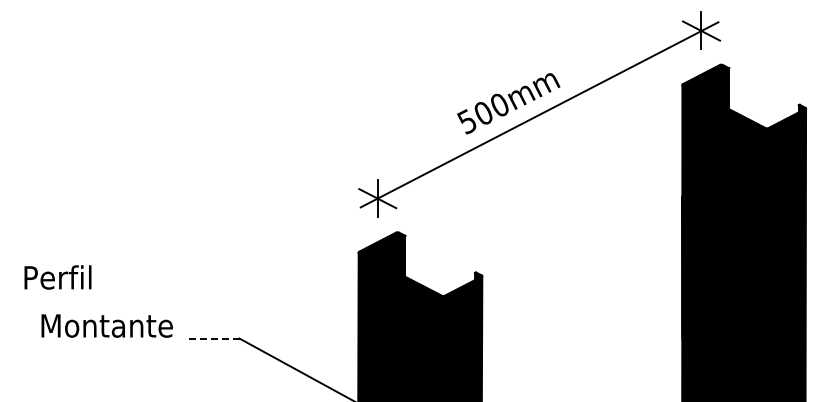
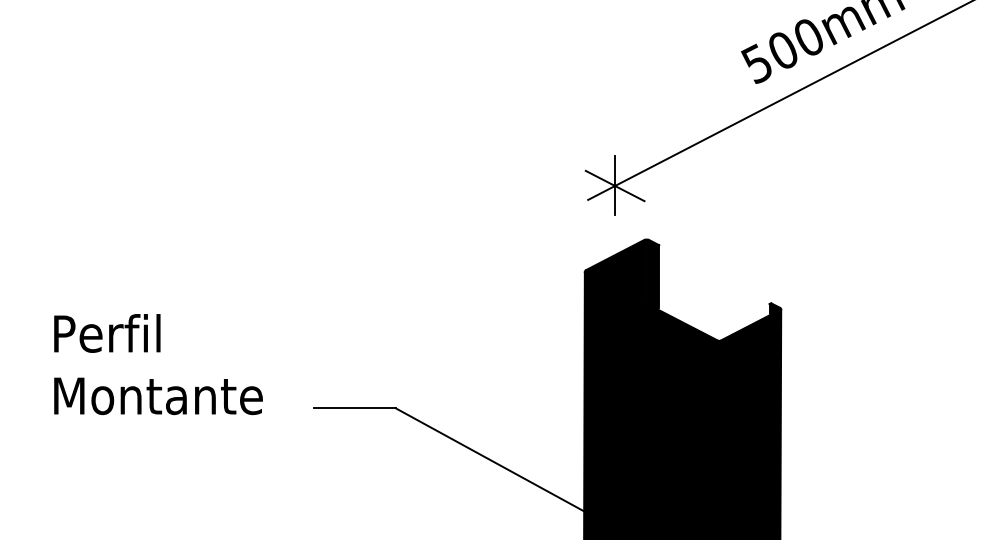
text: (57, 277) -> (106, 333), moved
text: (106, 325) -> (157, 395), moved
line: (213, 338) -> (354, 408), dashed -> solid

